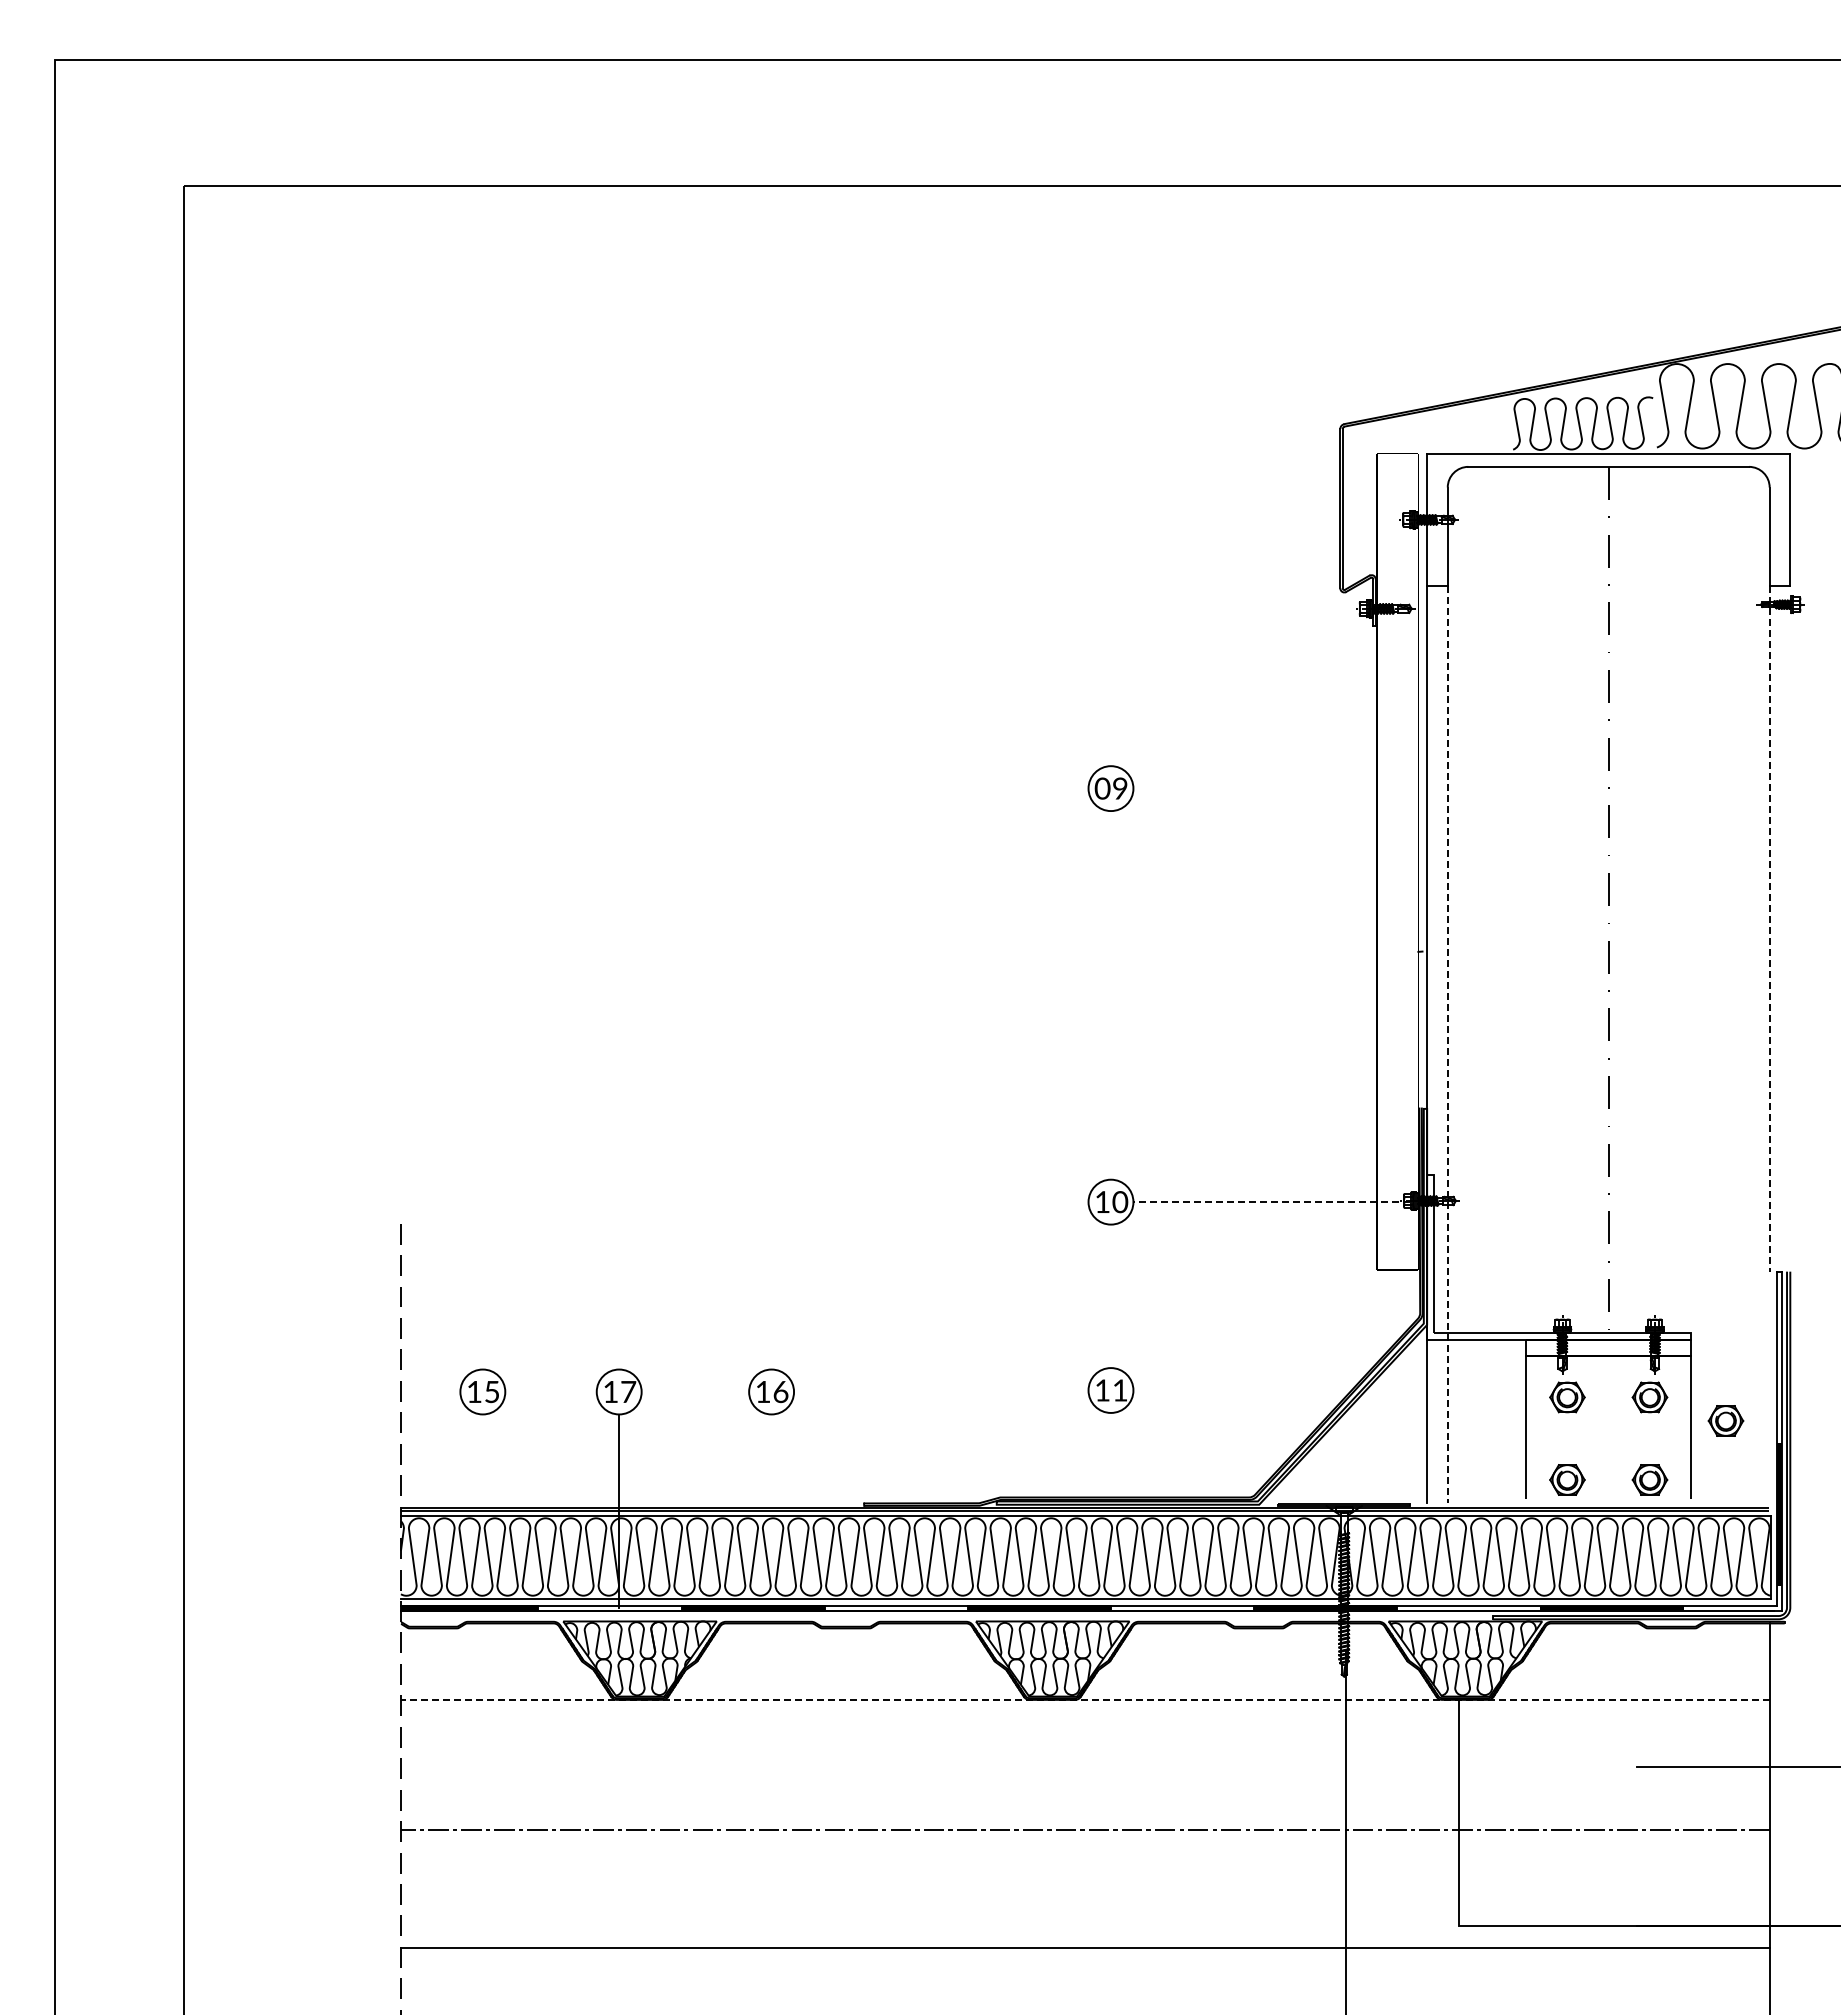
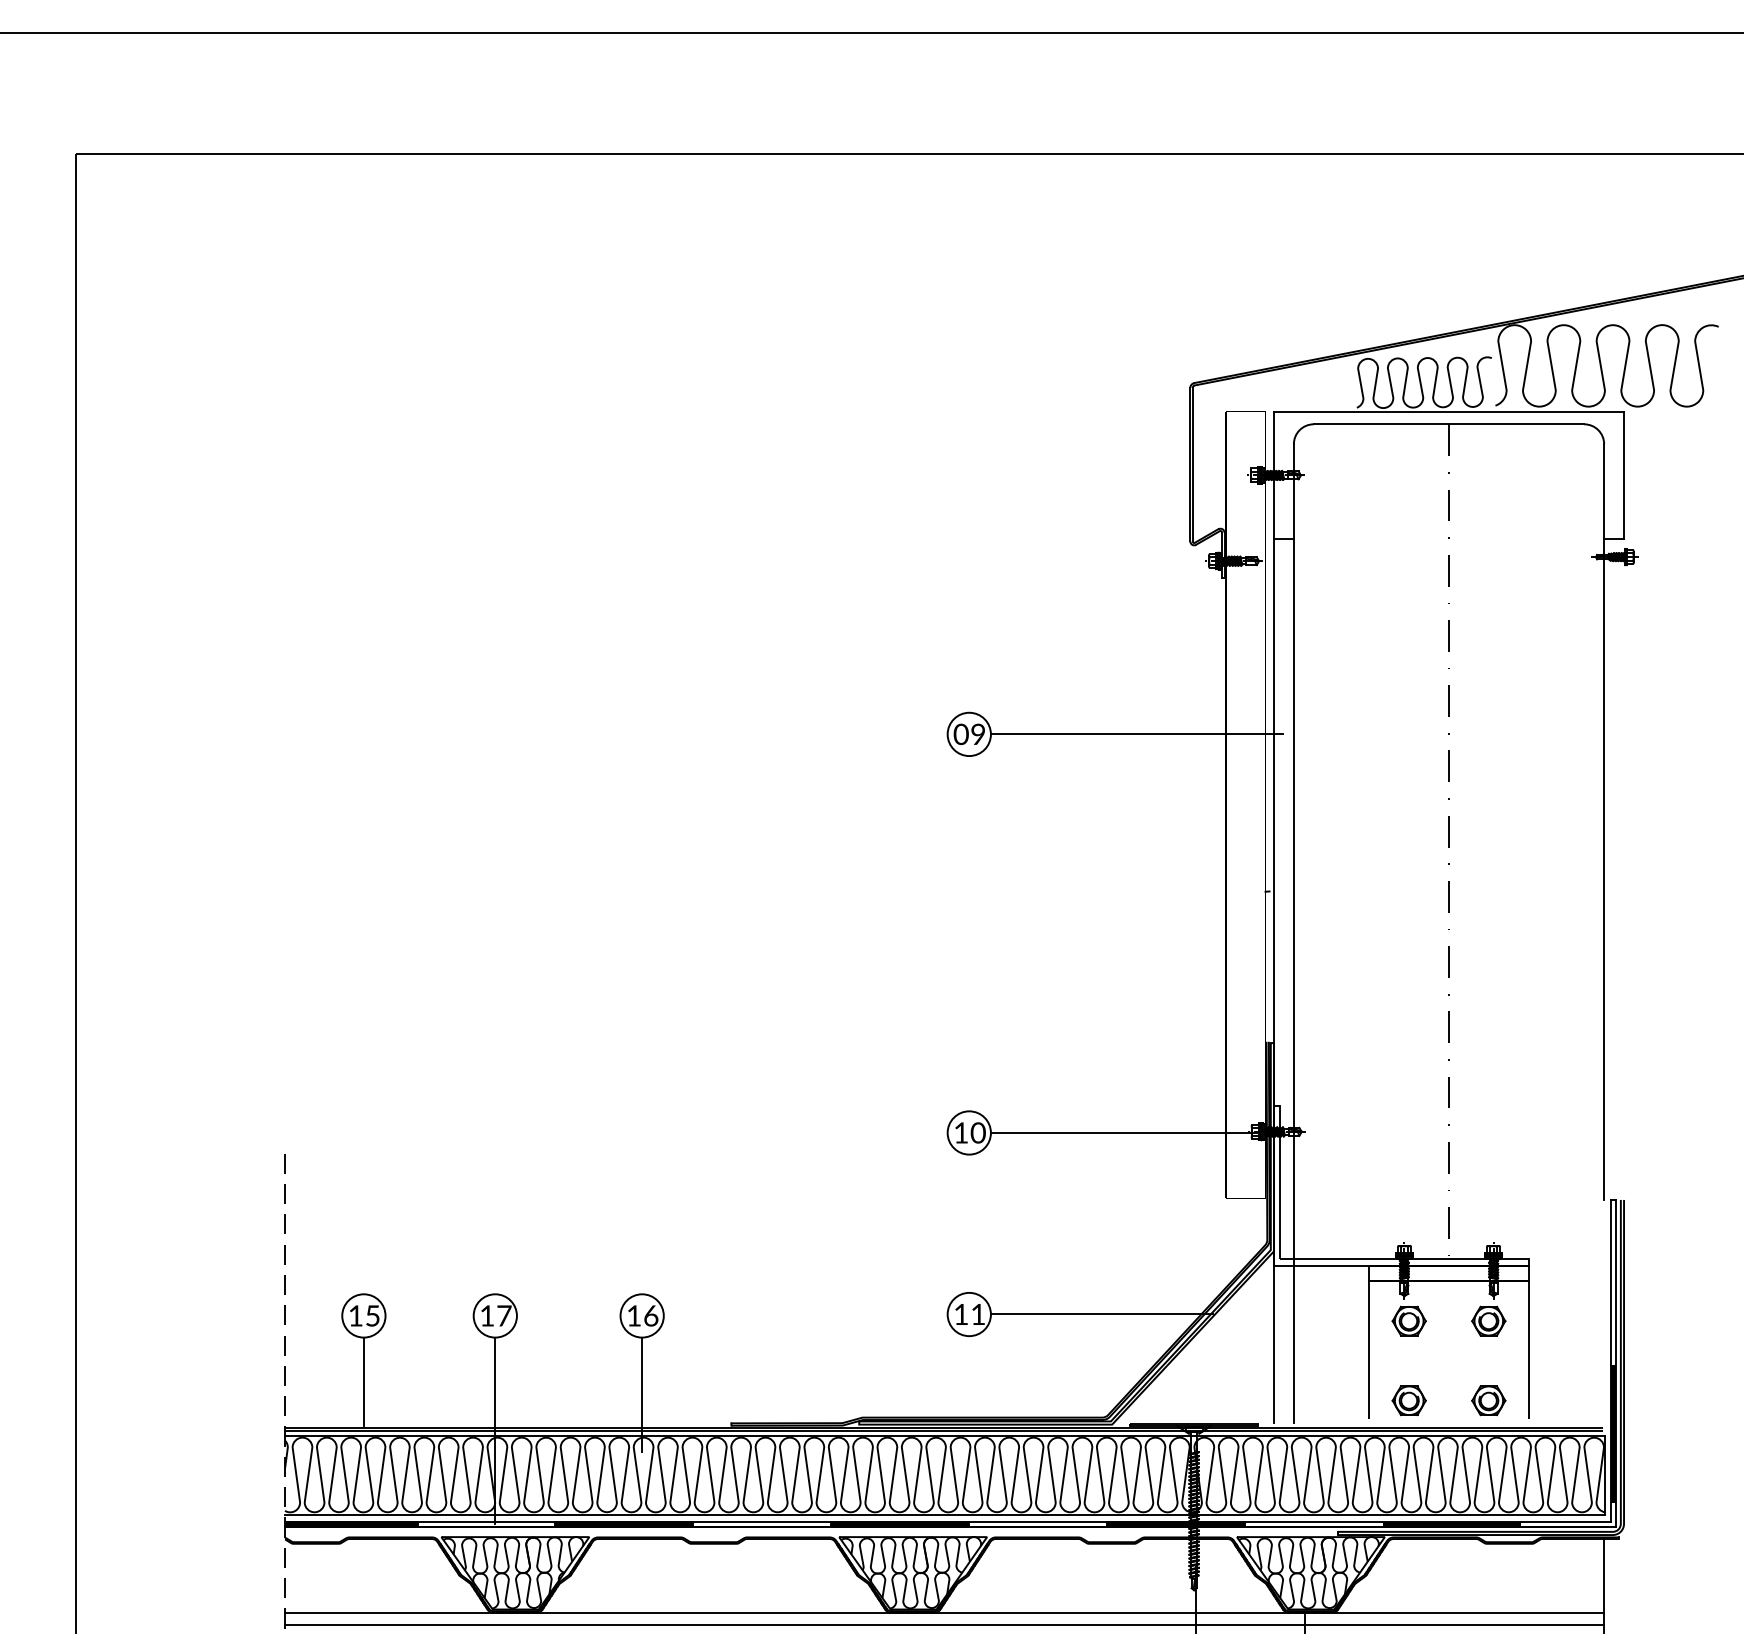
line: (1284, 788) -> (1136, 734), added
line: (1769, 928) -> (1603, 869), dashed -> solid
line: (1447, 1044) -> (1293, 981), dashed -> solid
line: (1271, 1202) -> (1124, 1133), dashed -> solid
line: (1248, 1389) -> (1101, 1313), added
part: (1725, 1420) -> (1561, 1343), removed
line: (482, 1460) -> (363, 1381), added
line: (771, 1473) -> (642, 1394), added
line: (1084, 1699) -> (943, 1612), dashed -> solid
line: (1084, 1713) -> (943, 1625), added

